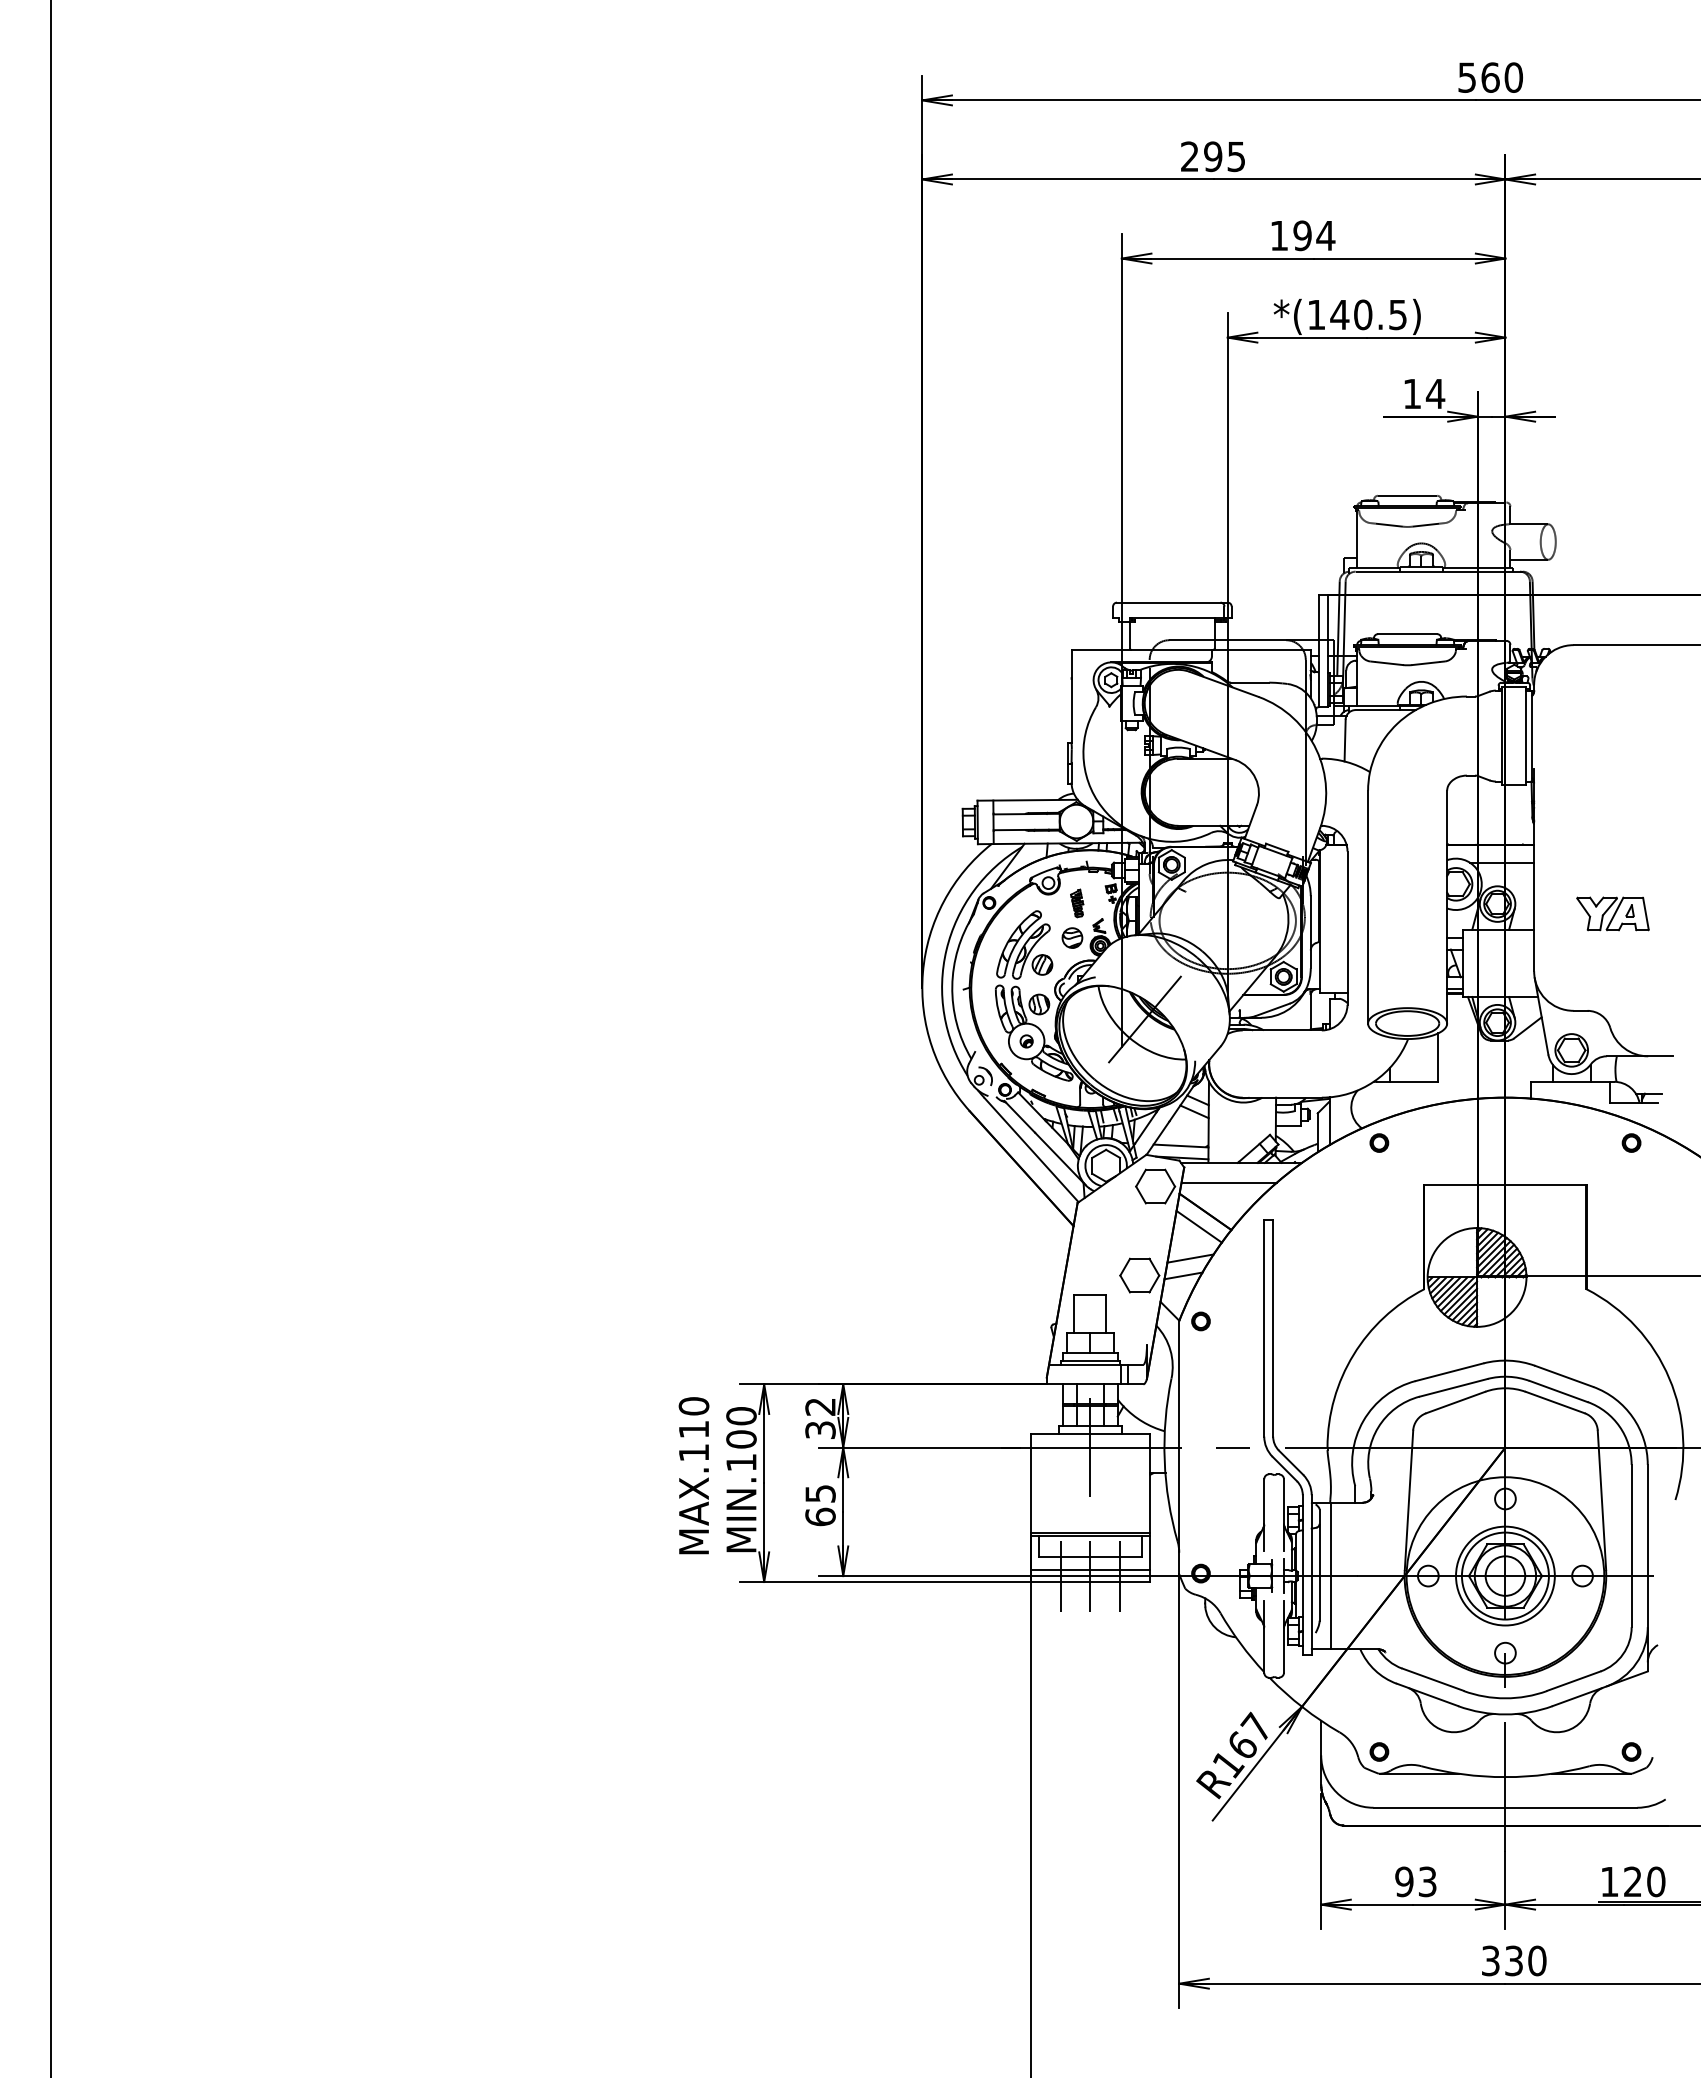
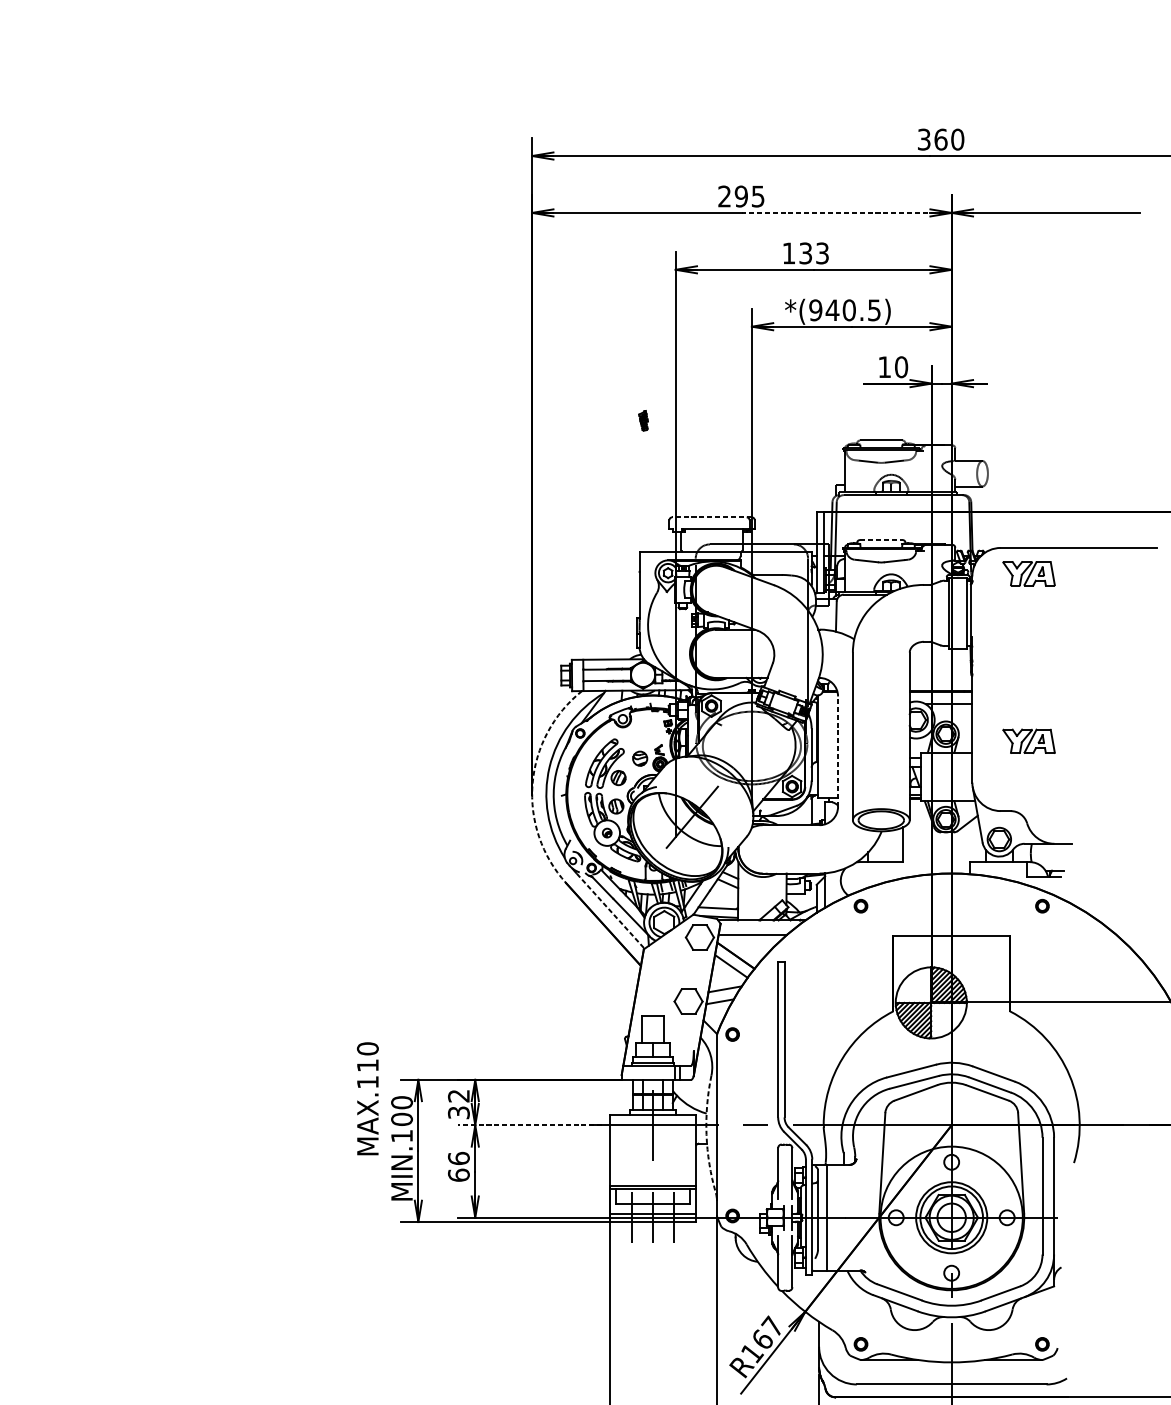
text: (1467, 77) -> (924, 139), 560 -> 360
line: (1359, 179) -> (846, 212), solid -> dashed
text: (1314, 235) -> (814, 253), 194 -> 133
text: (1316, 314) -> (815, 310), *(140.5) -> *(940.5)
text: (1435, 393) -> (901, 366), 14 -> 10
line: (1171, 602) -> (711, 517), solid -> dashed
line: (1407, 634) -> (881, 540), solid -> dashed
part: (1612, 680) -> (1028, 573), added
part: (1077, 903) -> (643, 420), moved
line: (1347, 928) -> (838, 751), solid -> dashed
arc: (922, 972) -> (532, 783), solid -> dashed
line: (1031, 1150) -> (610, 911), solid -> dashed
line: (919, 1447) -> (530, 1125), solid -> dashed
arc: (1164, 1460) -> (706, 1134), solid -> dashed
text: (693, 1475) -> (367, 1098), moved
text: (820, 1493) -> (458, 1158), 65 -> 66

